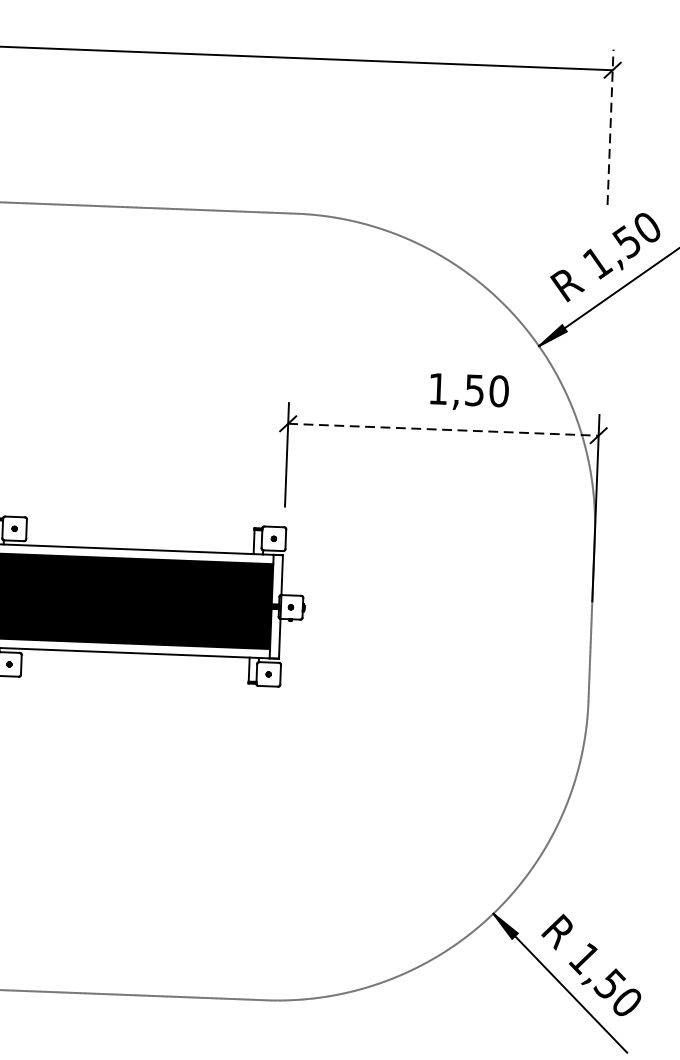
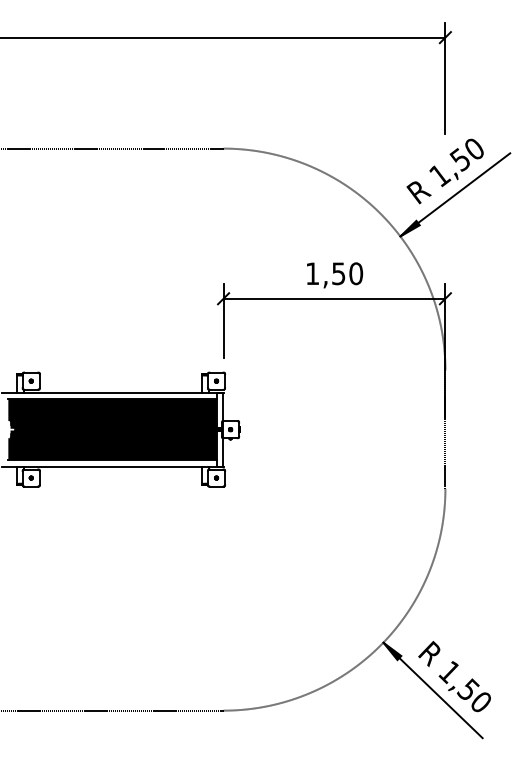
line: (610, 127) -> (445, 78), dashed -> solid
text: (470, 392) -> (335, 275), moved
line: (443, 429) -> (334, 298), dashed -> solid

